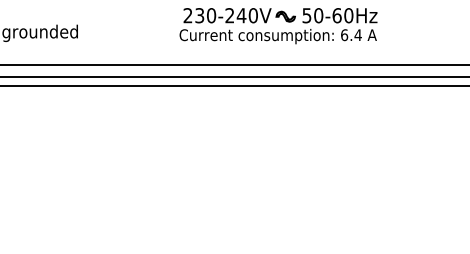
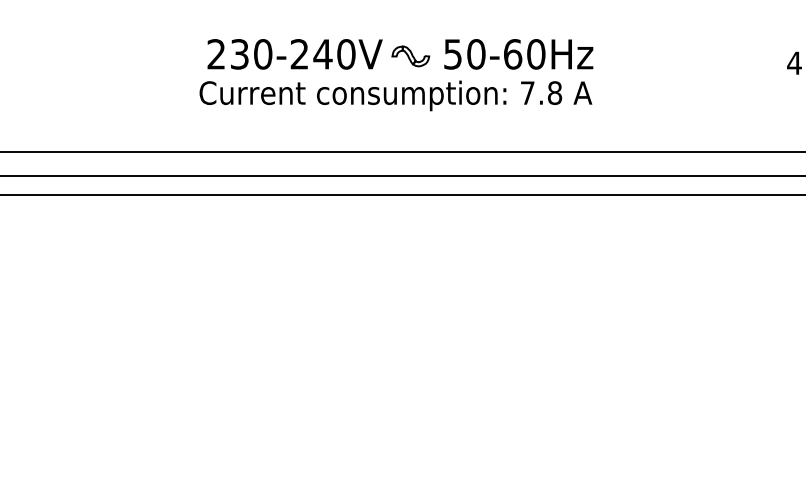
text: (351, 35) -> (541, 93), 6.4 -> 7.8

